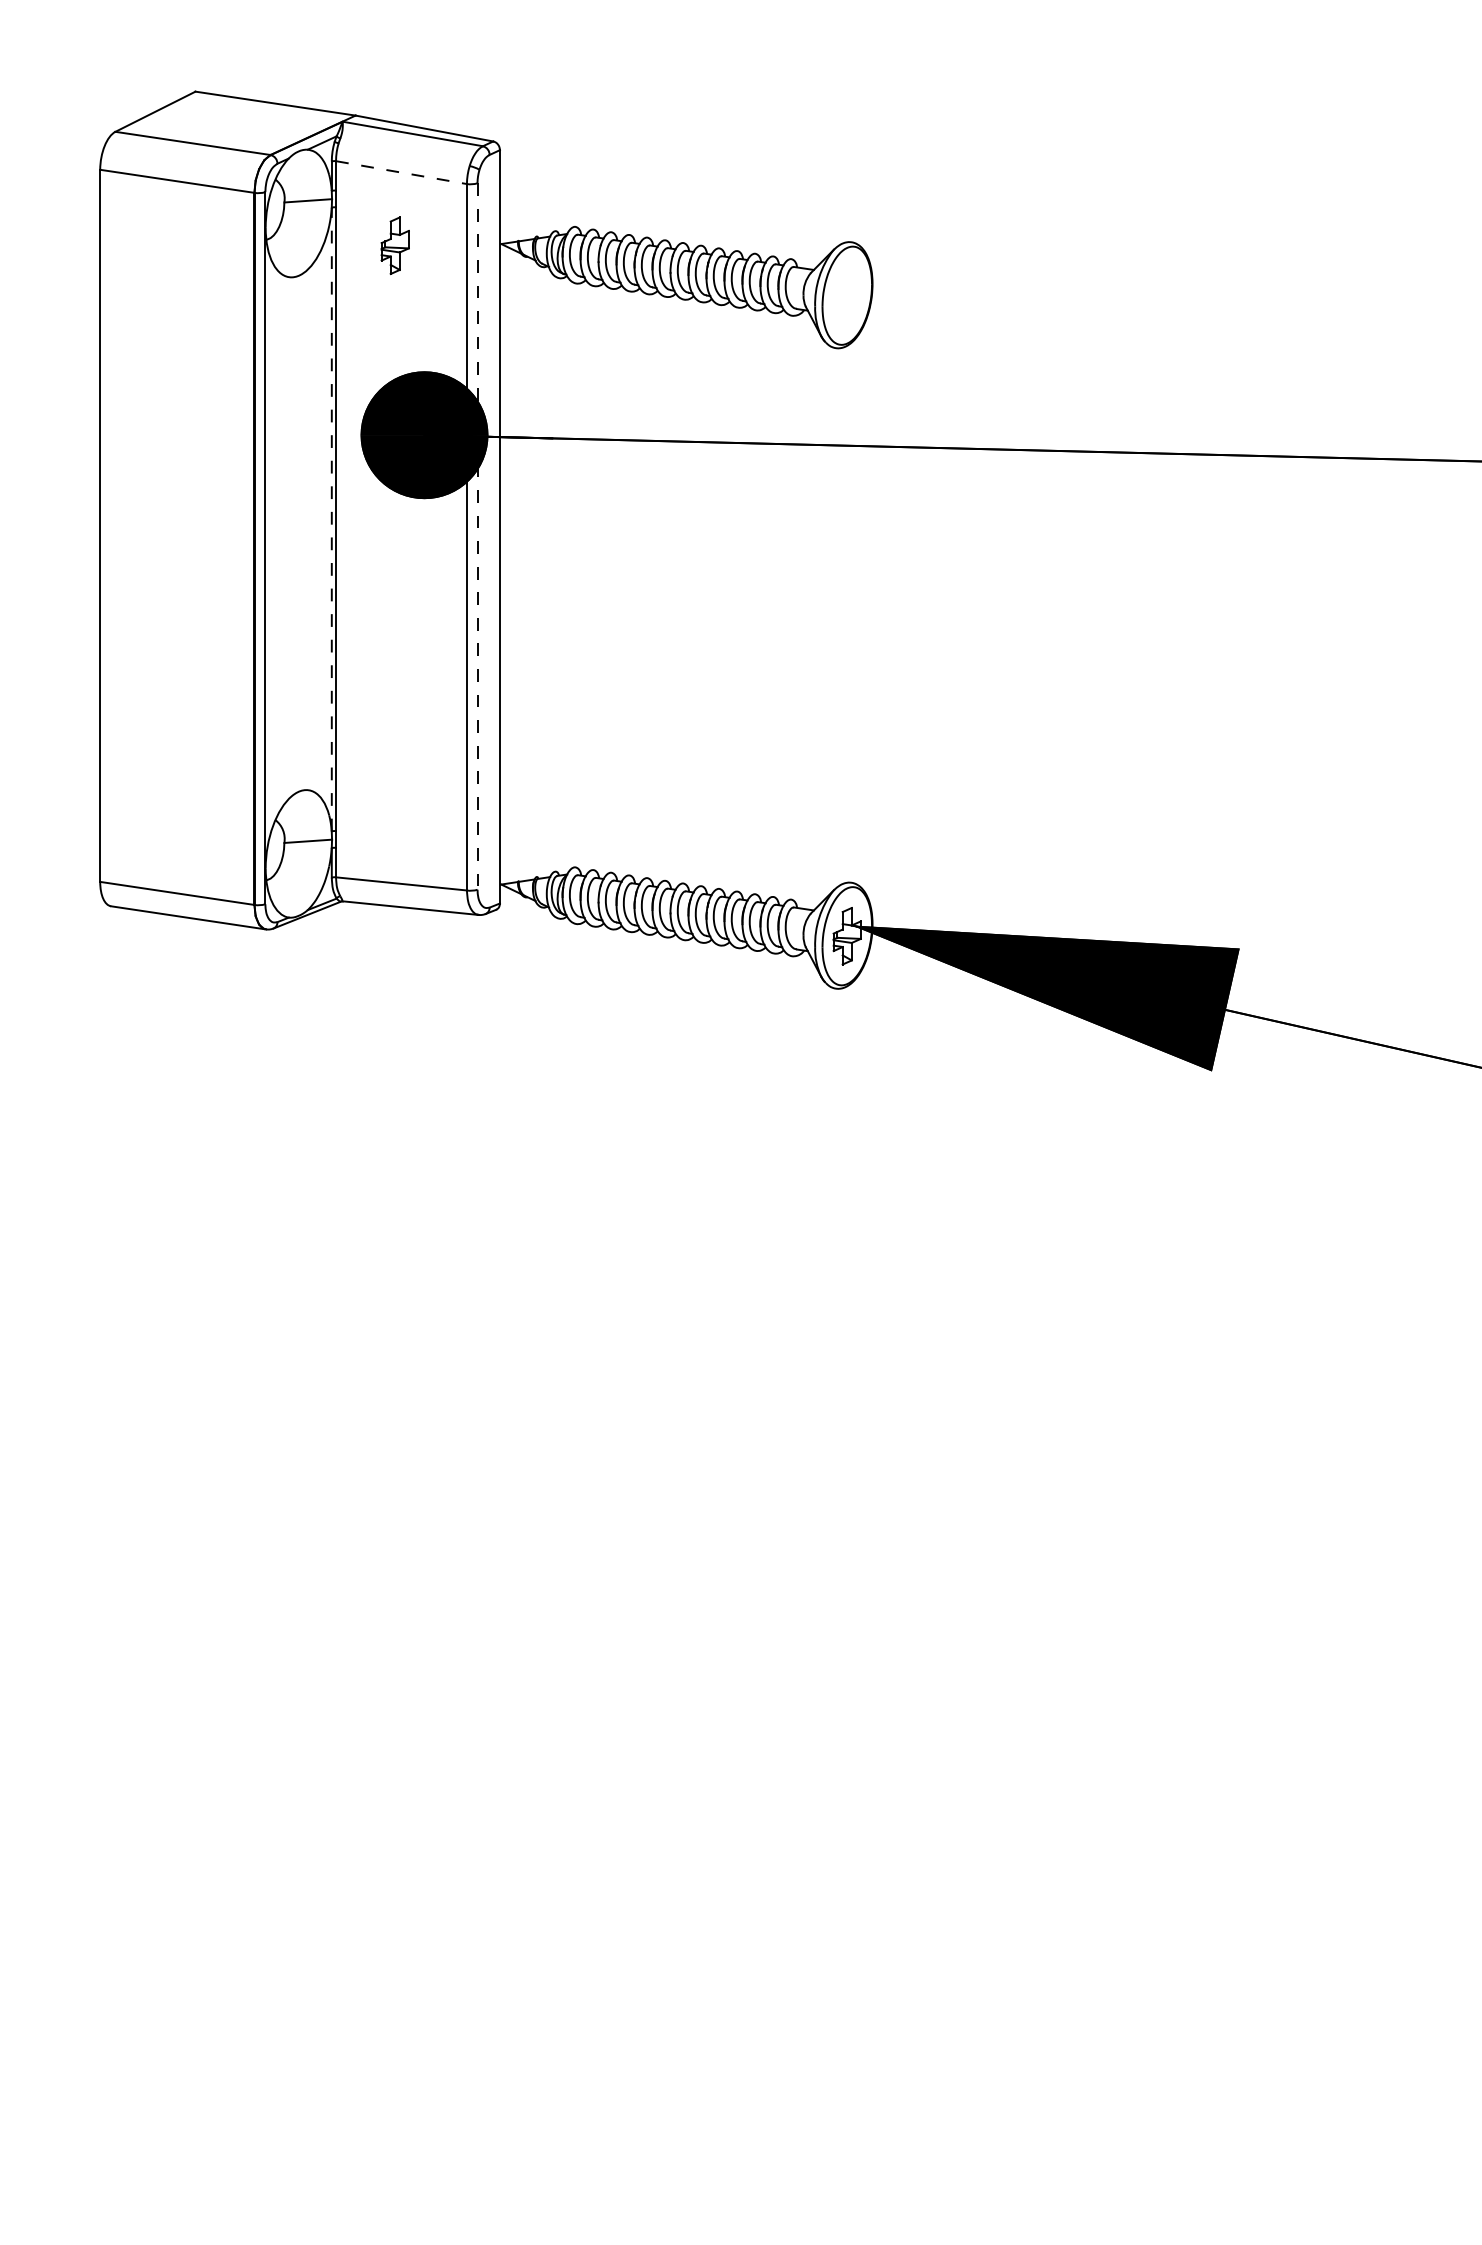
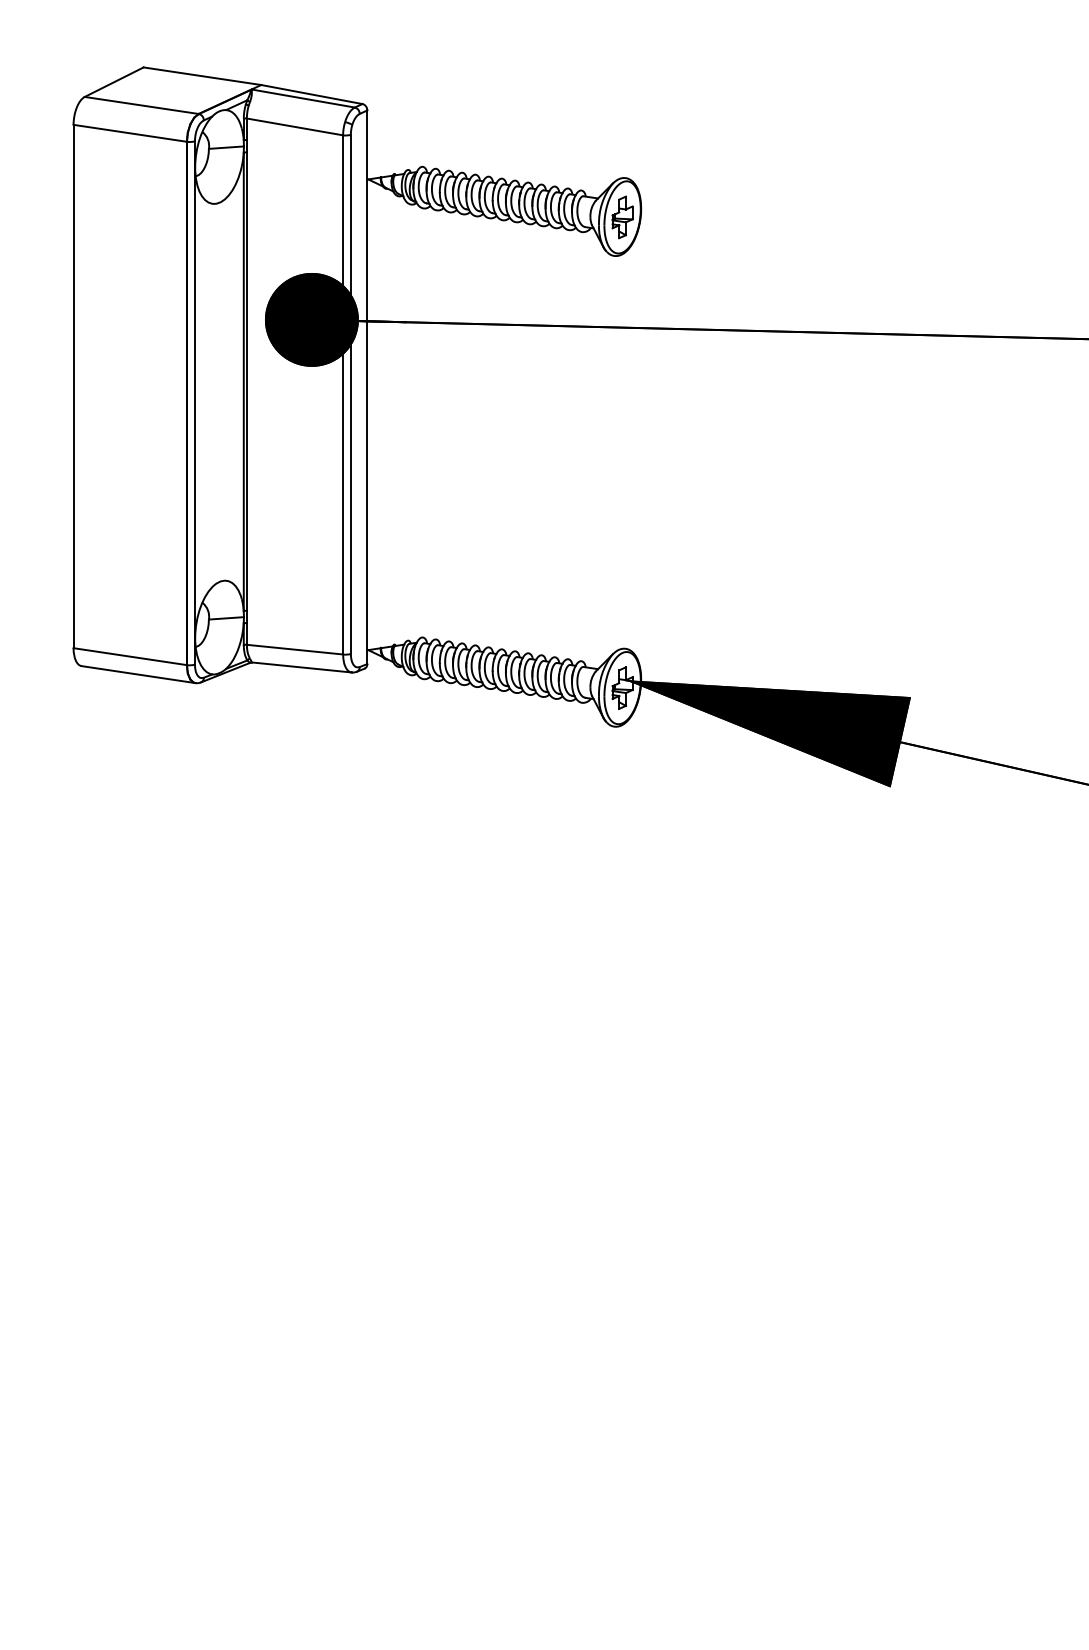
line: (401, 172) -> (295, 126), dashed -> solid
part: (394, 245) -> (622, 217), moved
line: (331, 519) -> (243, 381), dashed -> solid
line: (477, 537) -> (350, 395), dashed -> solid

